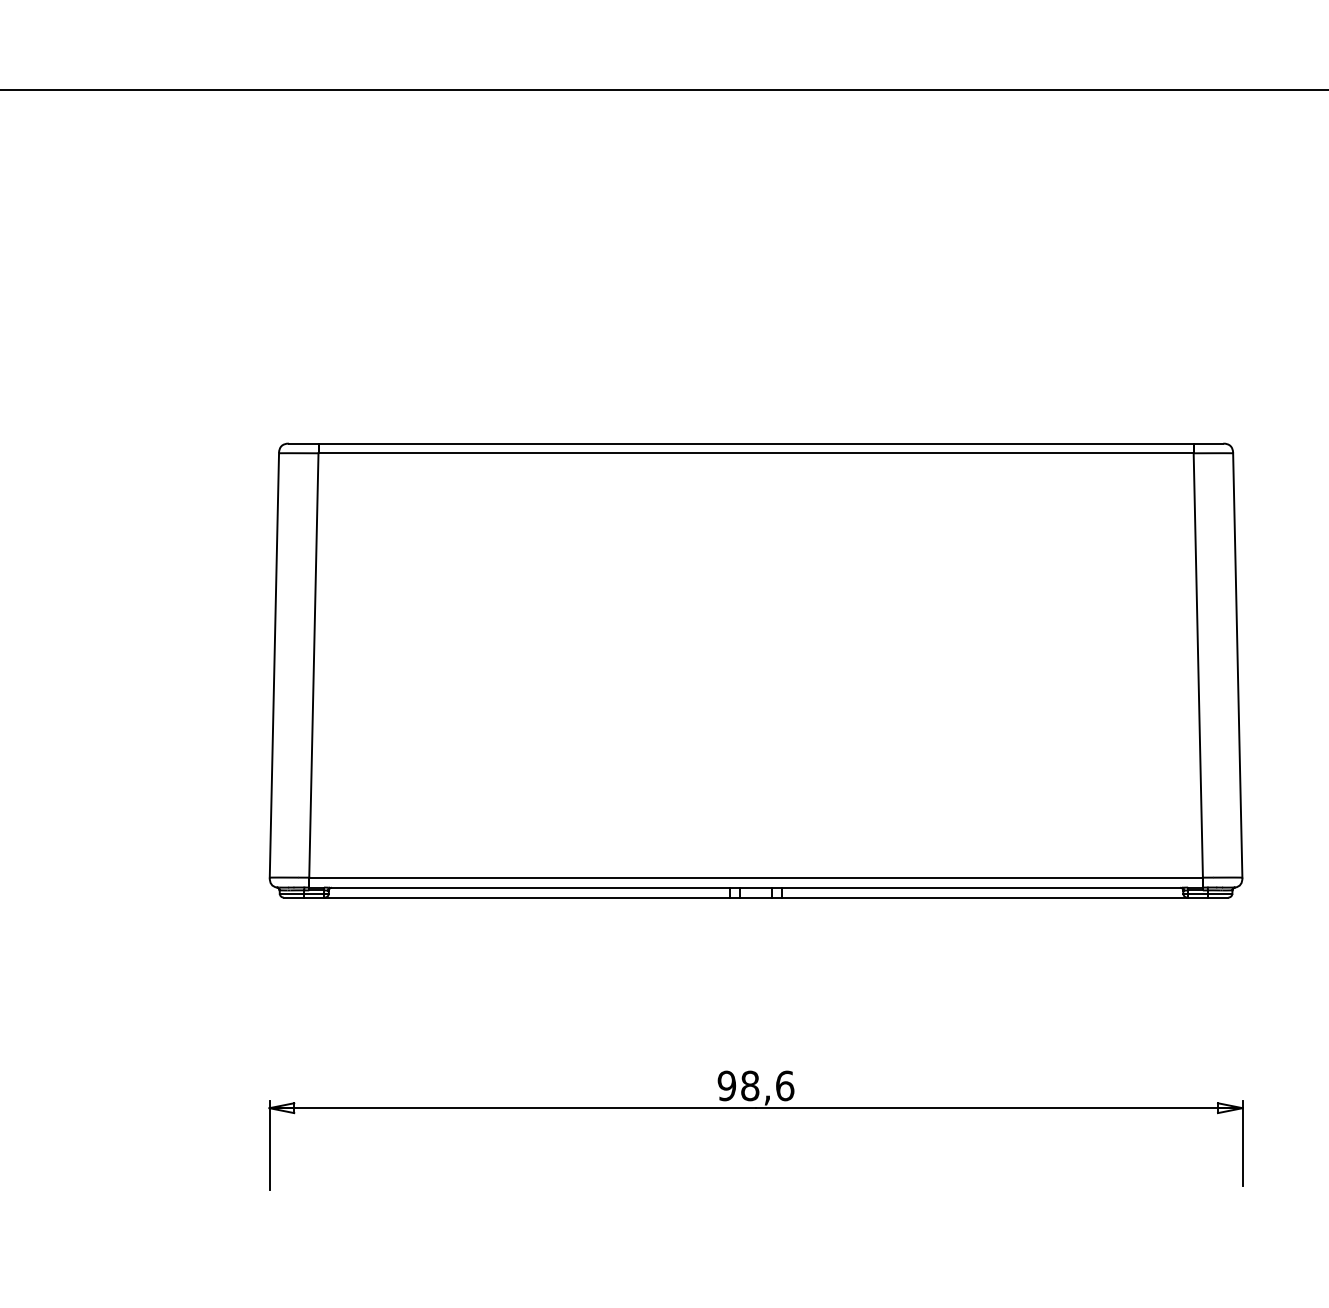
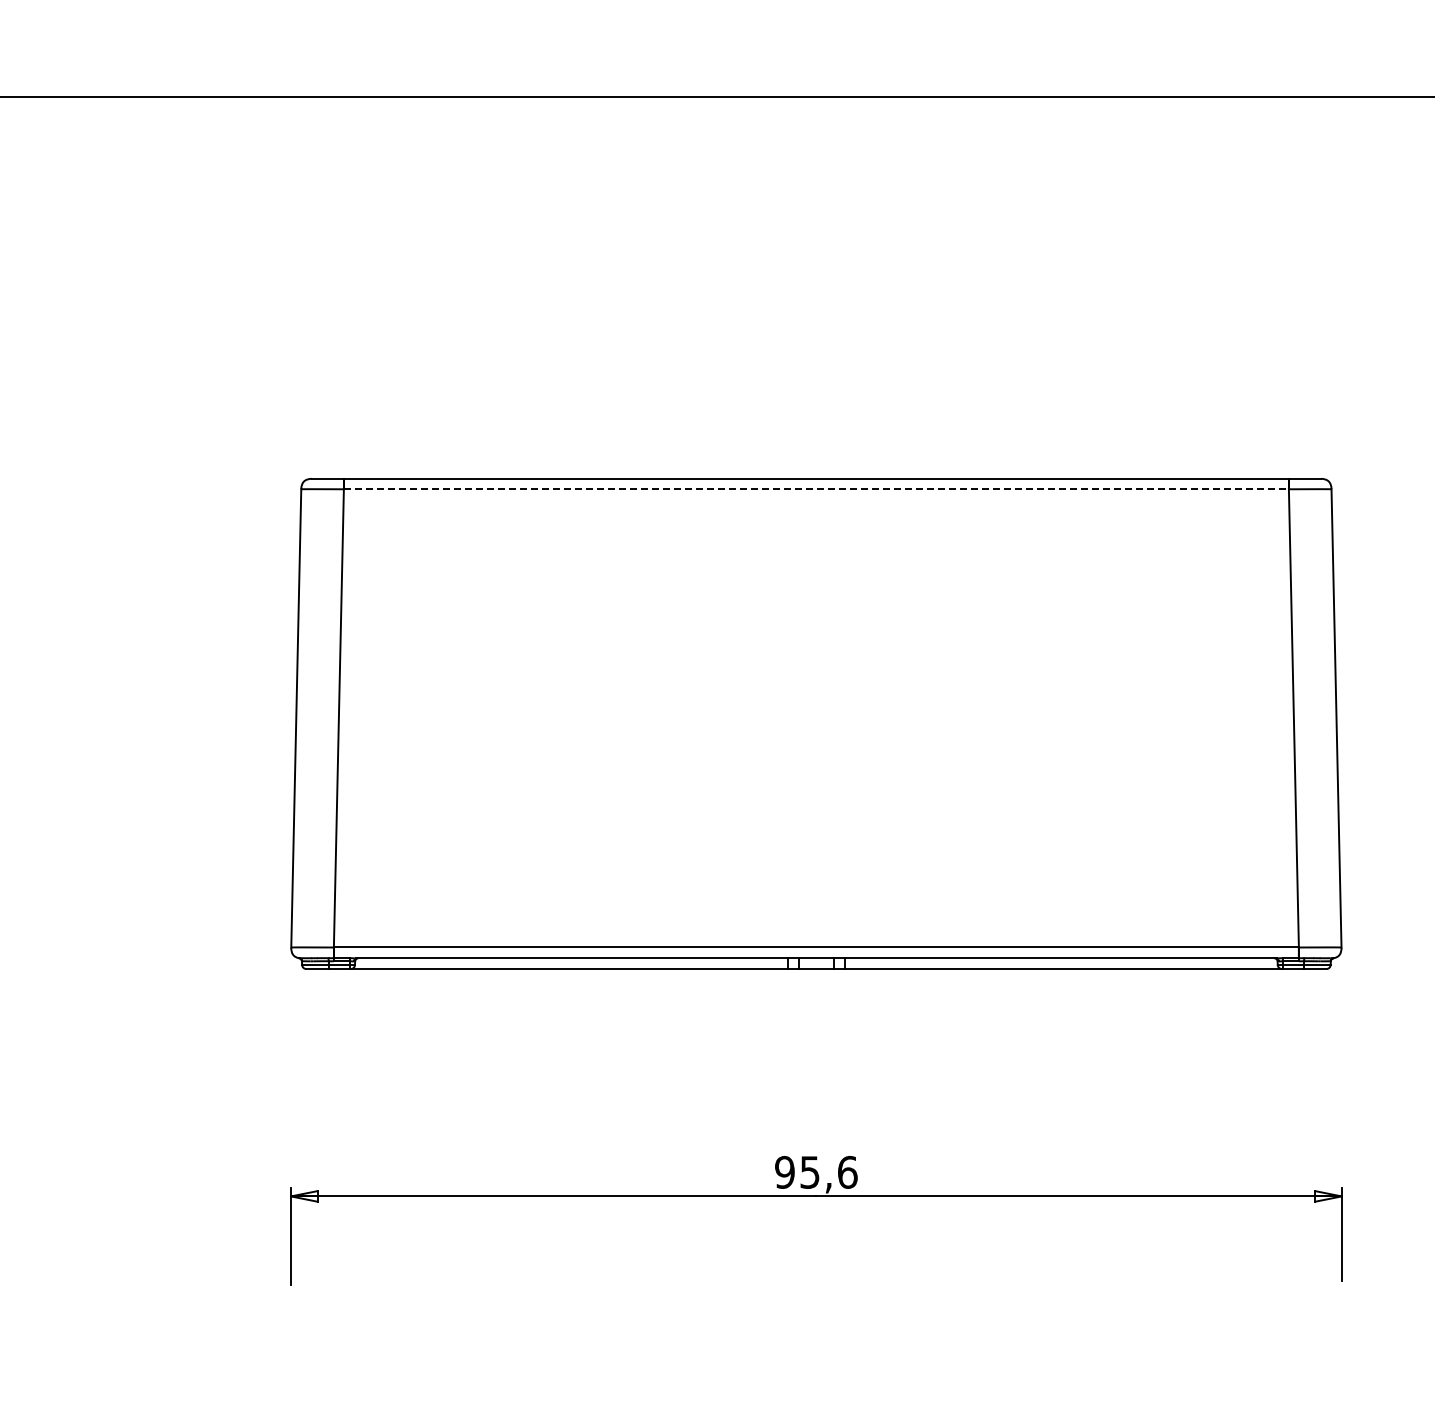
line: (756, 453) -> (816, 489), solid -> dashed
text: (749, 1086) -> (809, 1172), 98,6 -> 95,6

